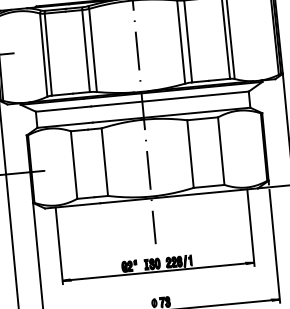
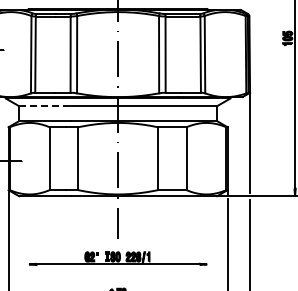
line: (63, 109) -> (44, 106), solid -> dashed
line: (251, 227) -> (207, 231), removed
line: (58, 245) -> (28, 231), removed

